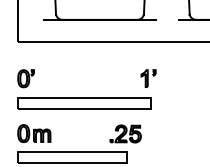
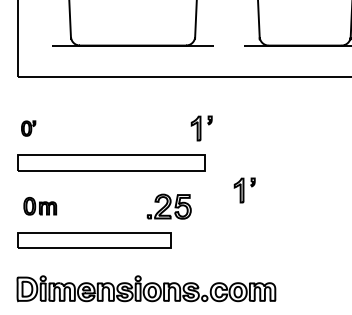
part: (25, 78) -> (28, 128), size x0.6
part: (178, 122) -> (244, 190), added
part: (33, 133) -> (39, 206), size x0.7

